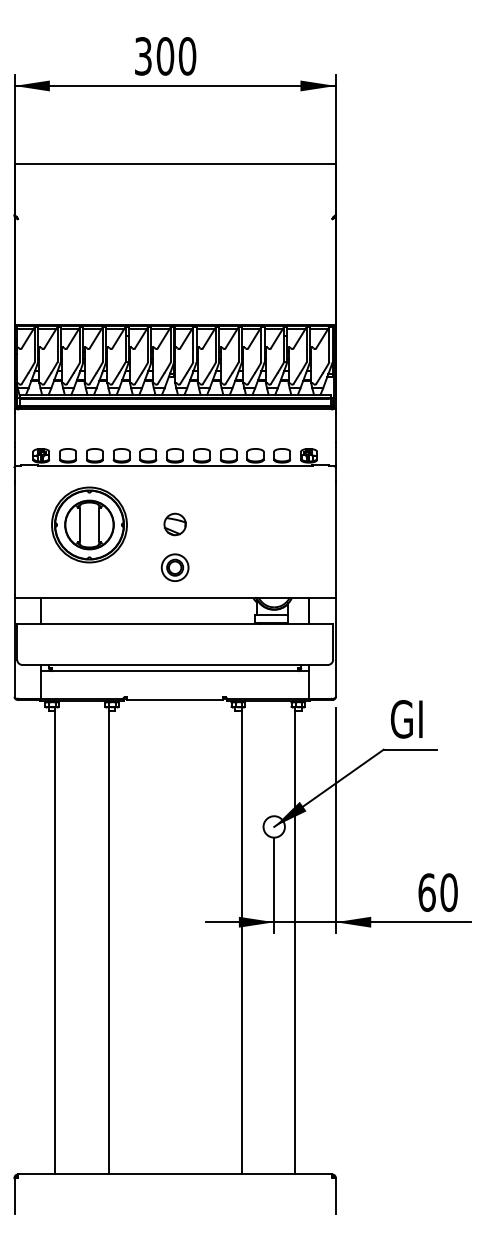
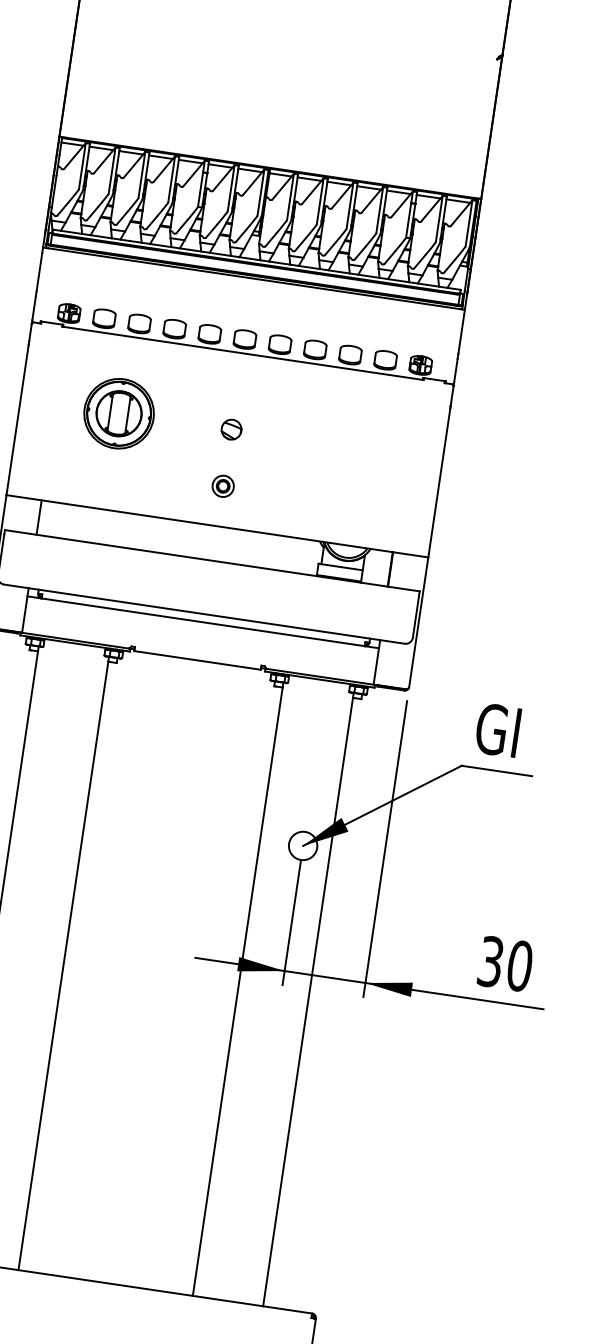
part: (89, 524) -> (119, 413), size x0.7
part: (174, 524) -> (230, 429), size x0.7
part: (174, 567) -> (222, 486), size x0.6
text: (426, 892) -> (490, 961), 60 -> 30

